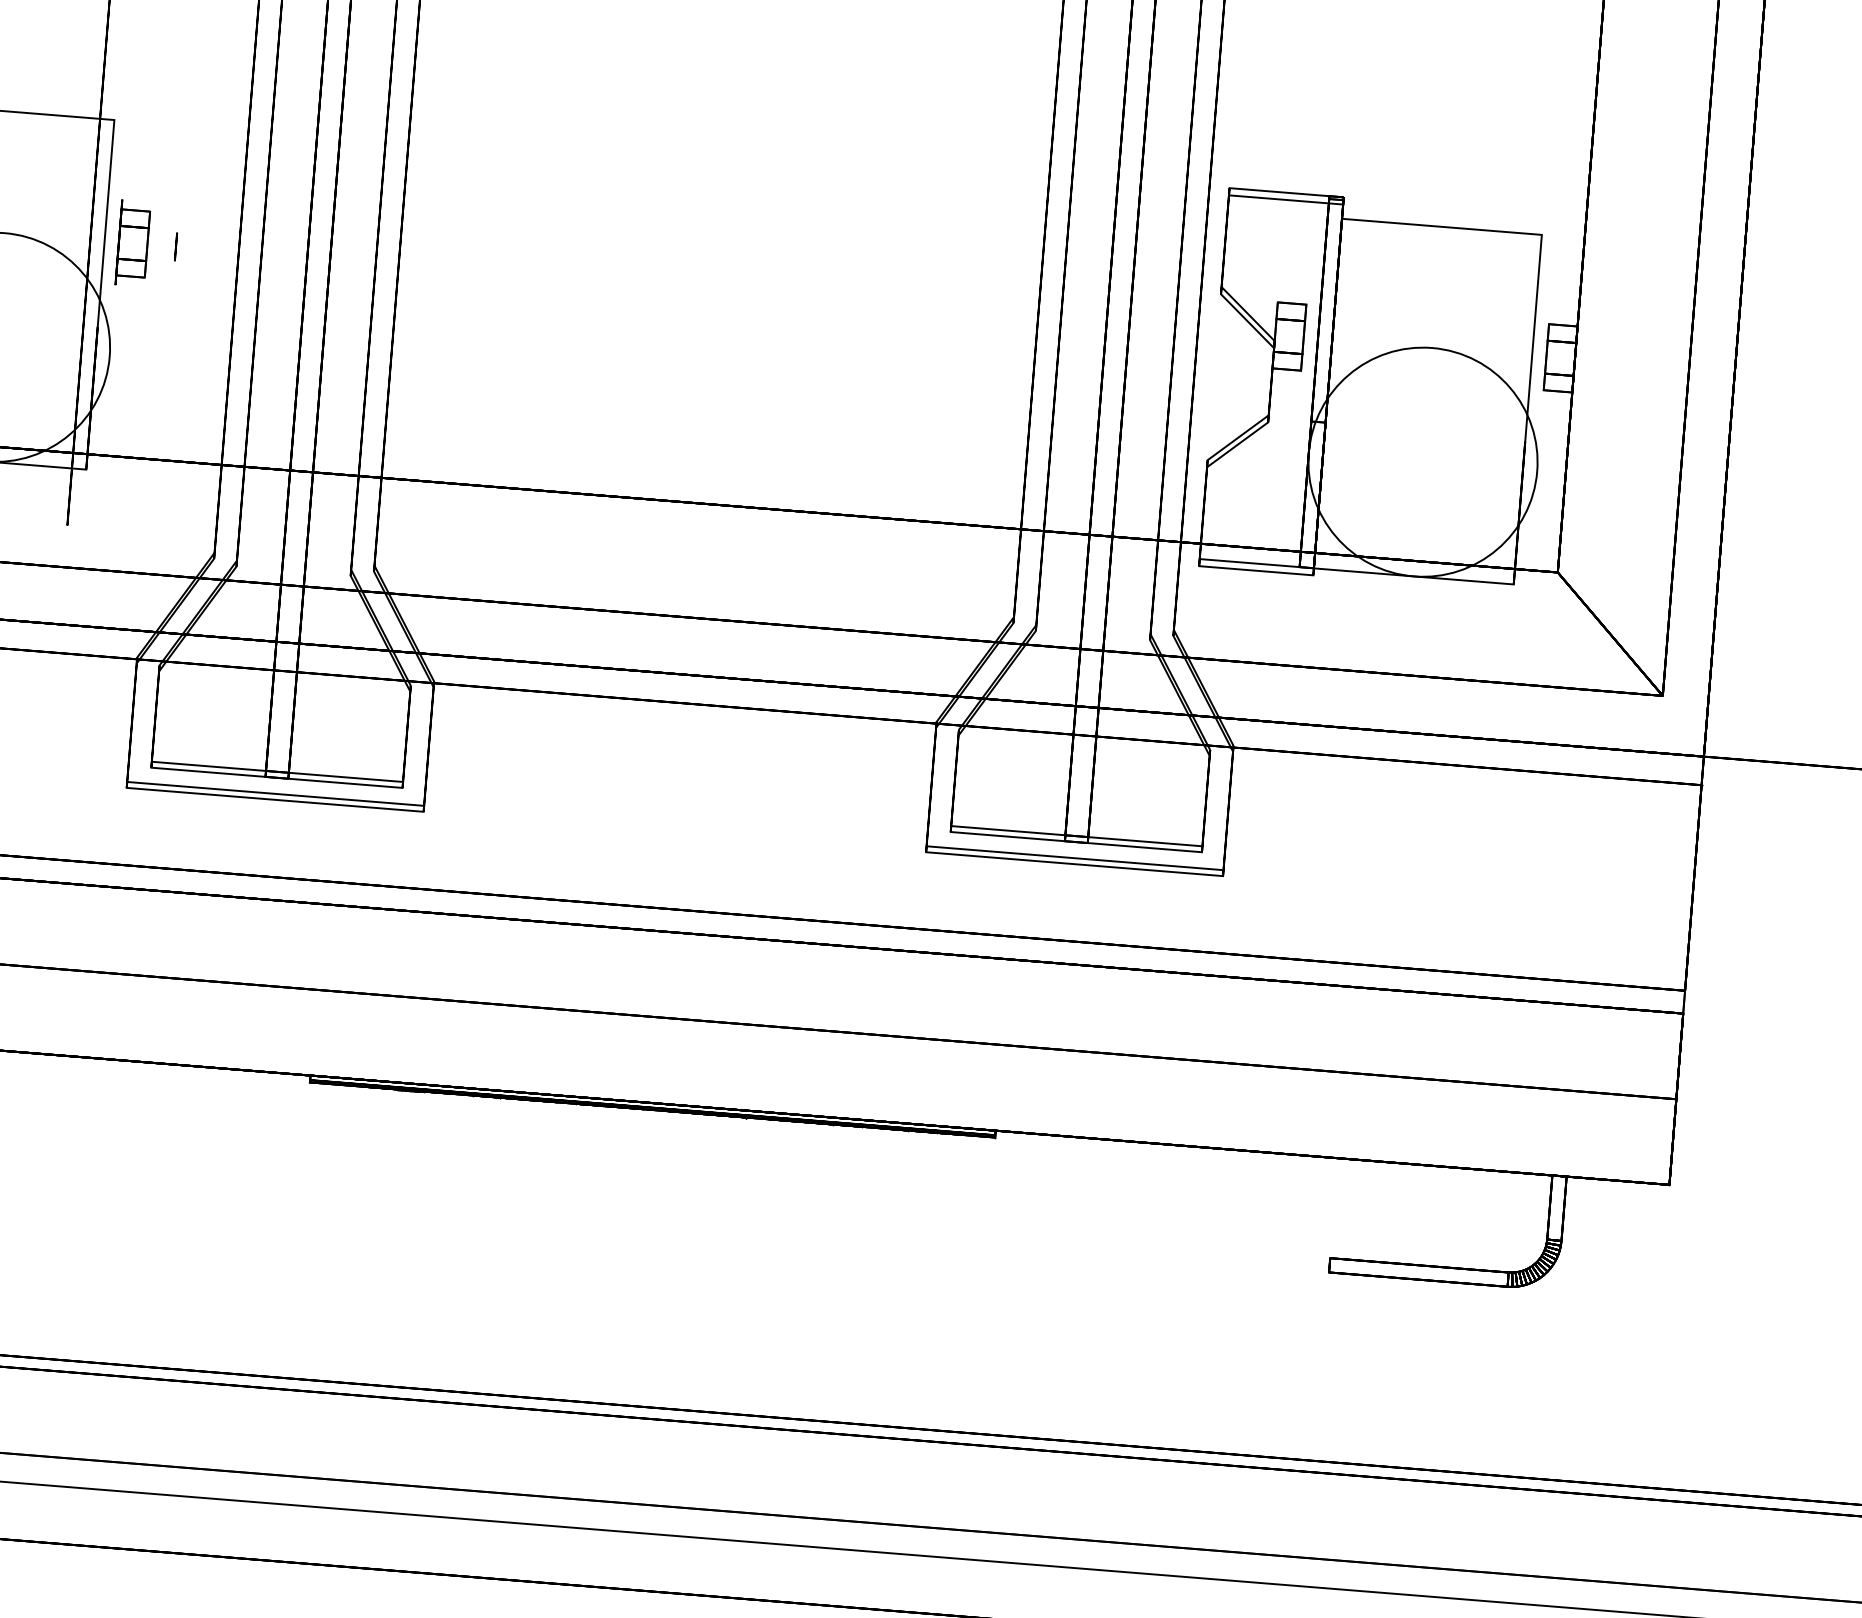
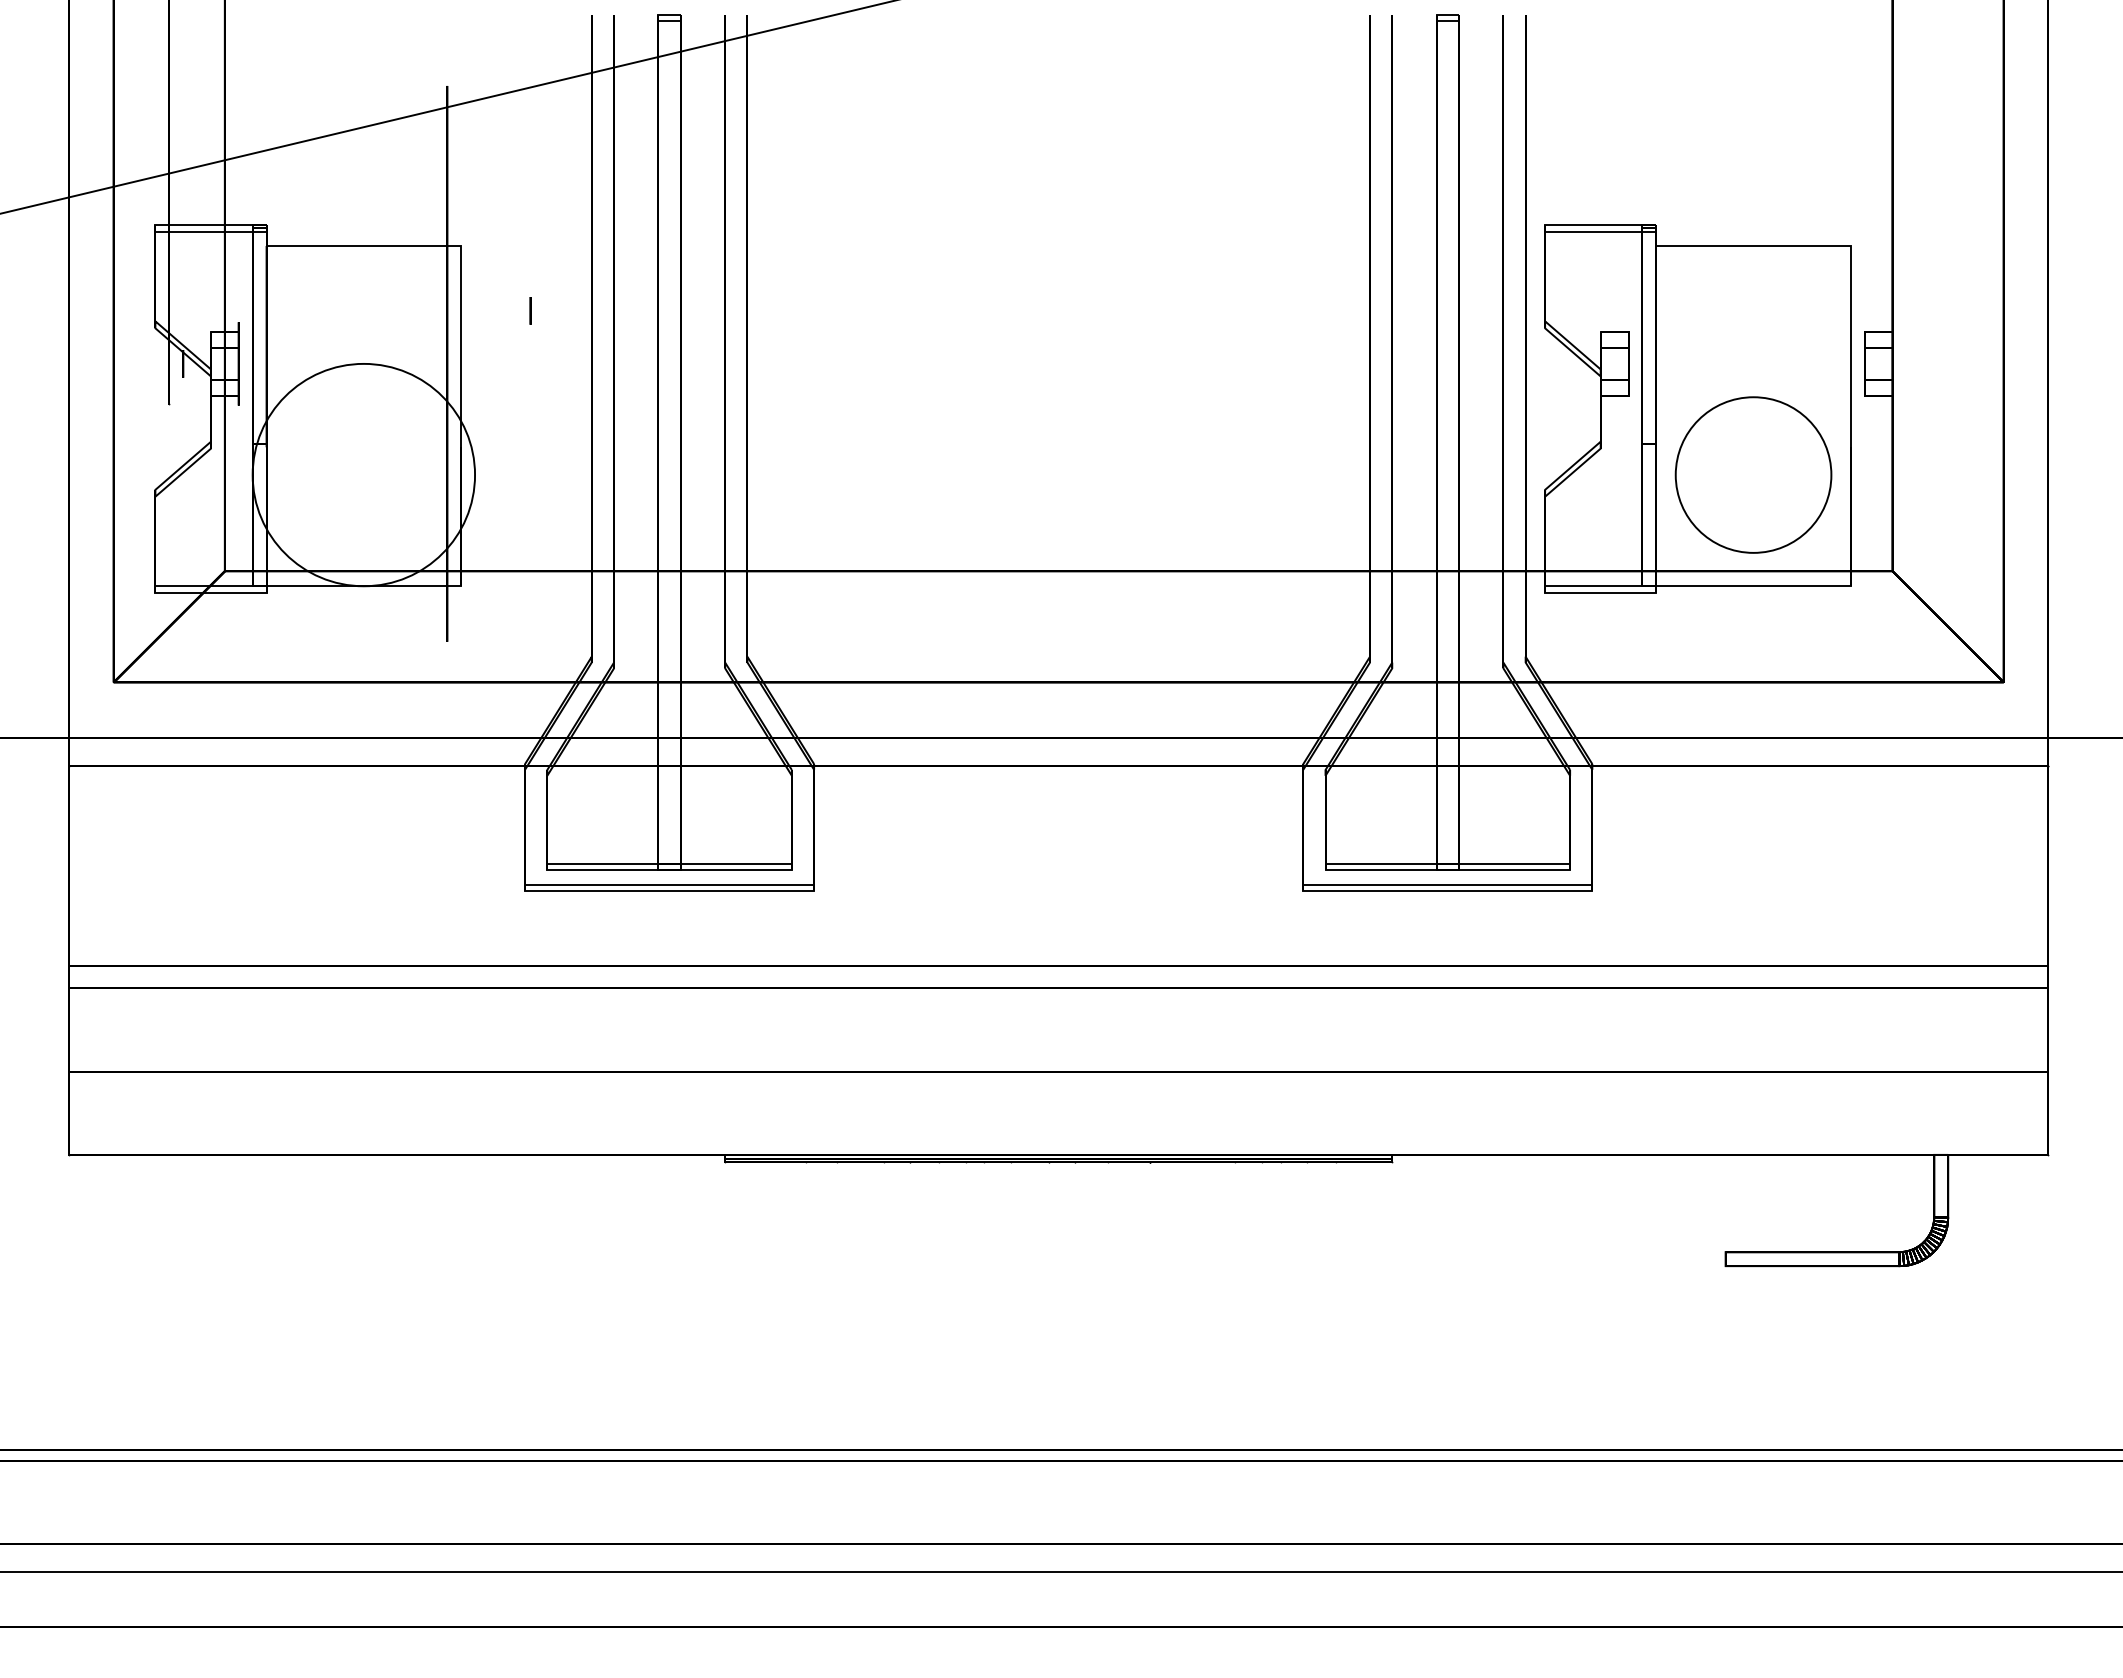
part: (132, 243) -> (488, 363), removed
circle: (175, 246) -> (530, 310), moved
circle: (1422, 461) -> (1753, 474), size x0.7

